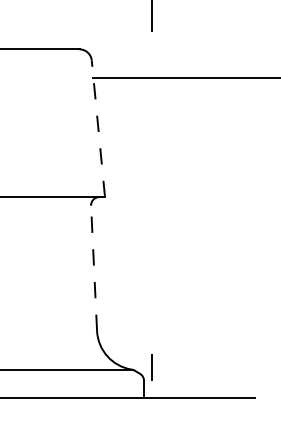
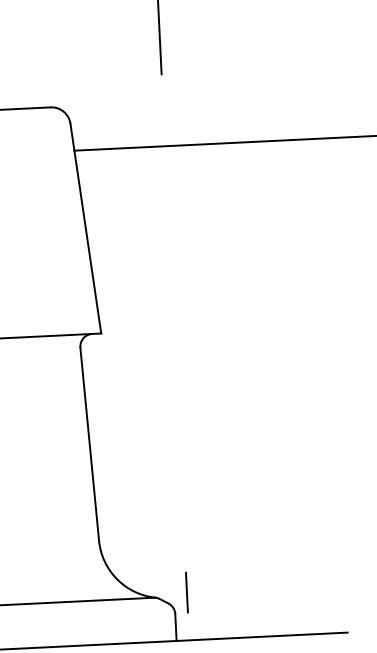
line: (98, 128) -> (85, 228), dashed -> solid
line: (94, 268) -> (90, 444), dashed -> solid

